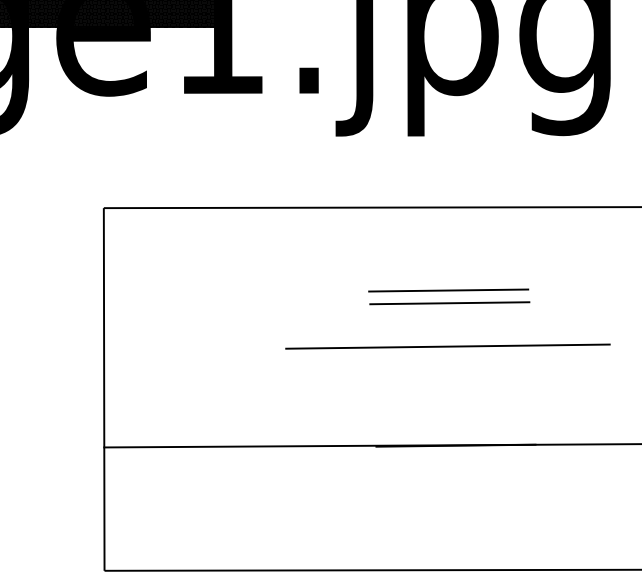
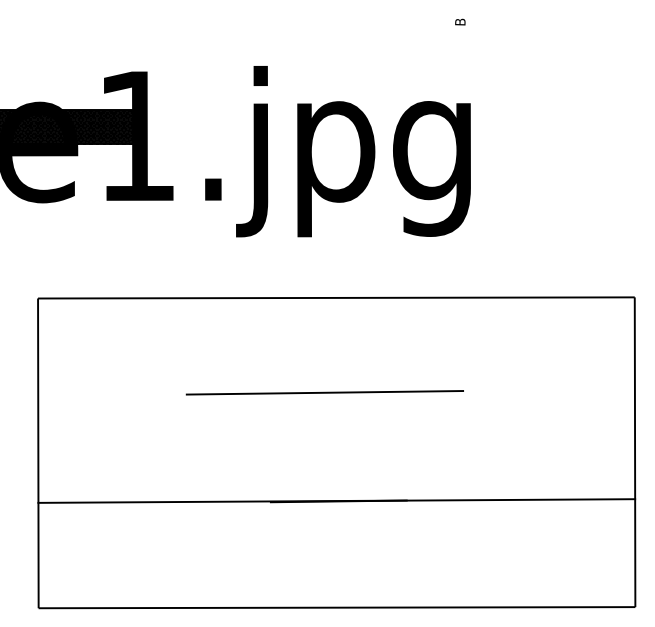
line: (448, 290) -> (332, 368), removed
line: (449, 302) -> (333, 379), removed
line: (447, 346) -> (324, 392), moved

